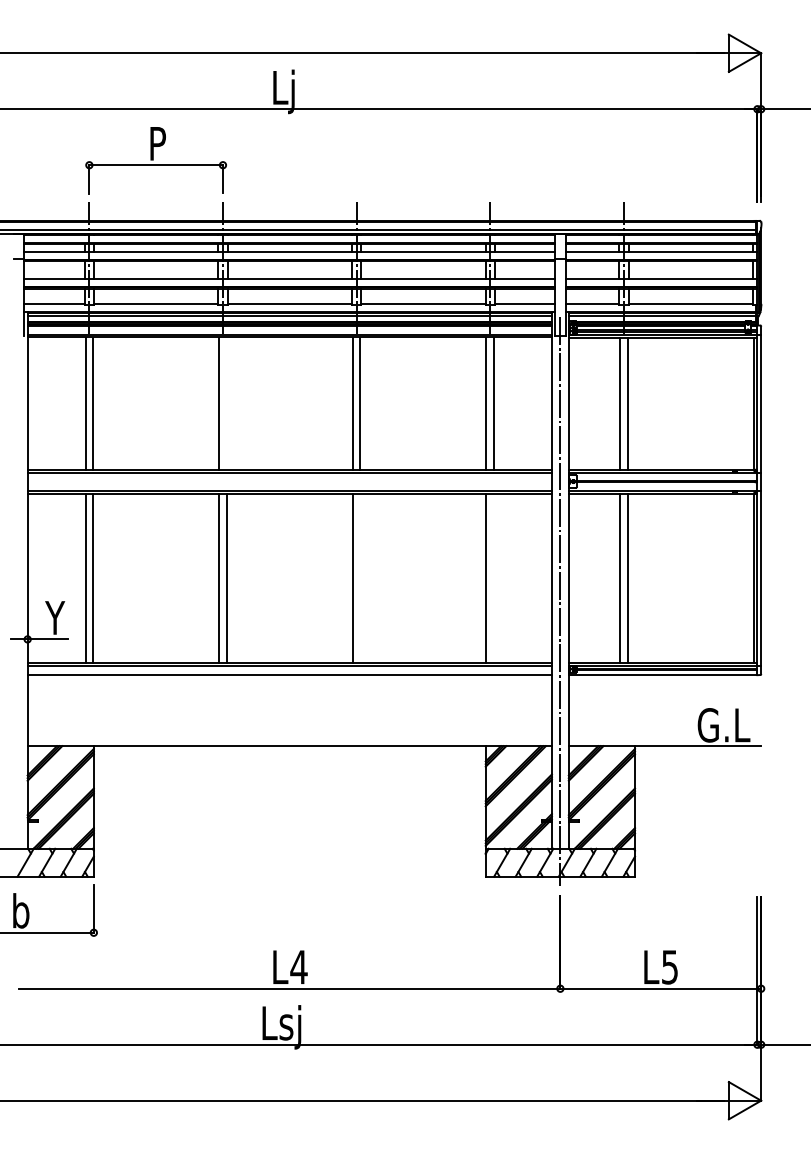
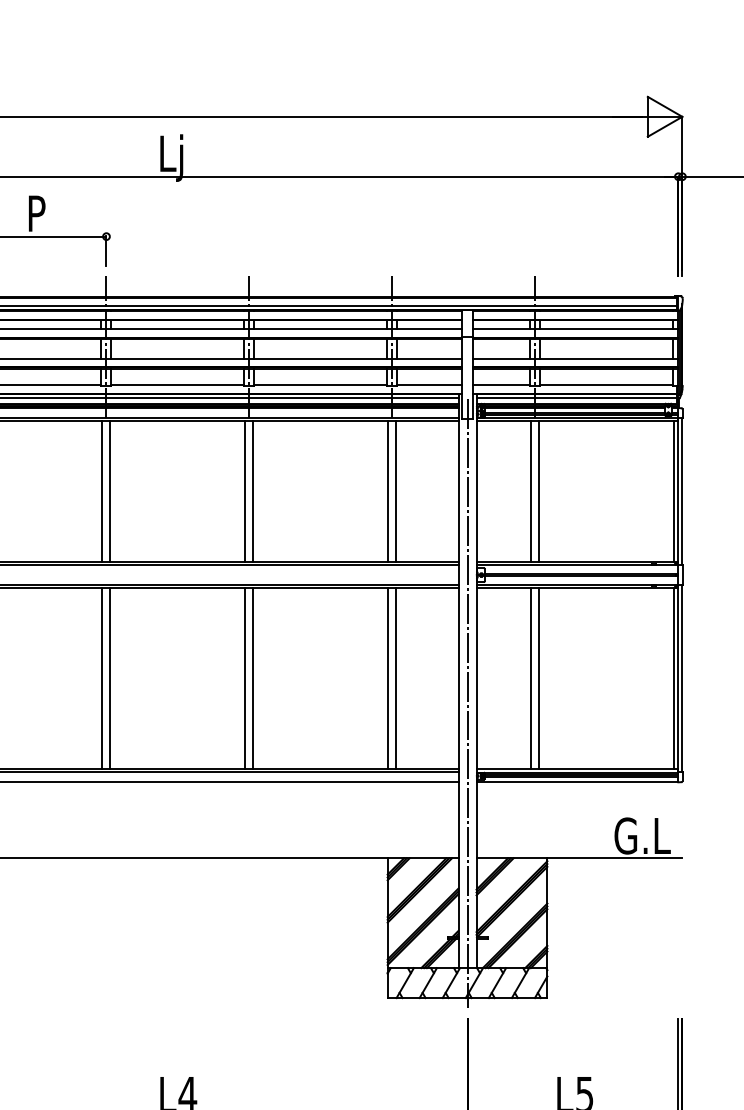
line: (226, 403) -> (110, 491), added
line: (360, 578) -> (253, 678), added
line: (493, 578) -> (395, 678), added

